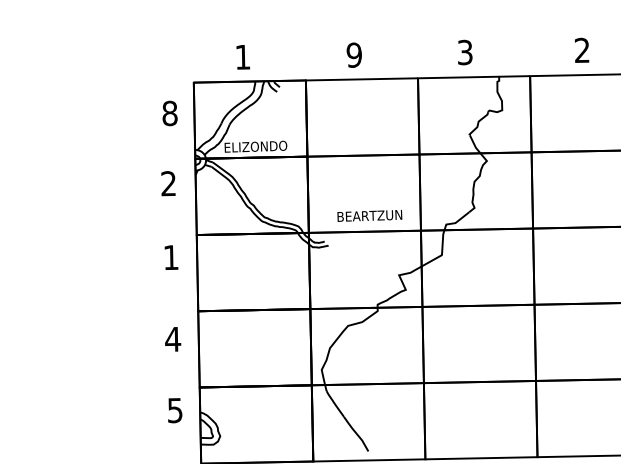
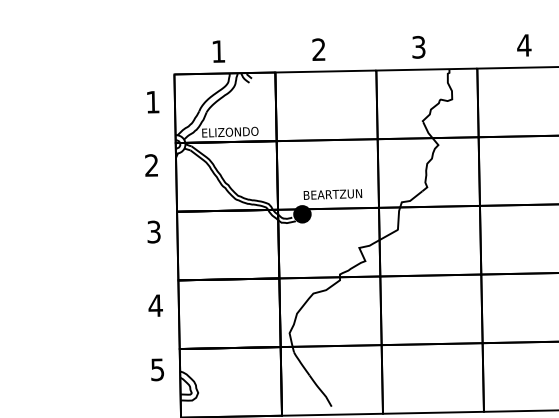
text: (582, 50) -> (524, 45), 2 -> 4
text: (353, 54) -> (318, 49), 9 -> 2
text: (169, 112) -> (152, 101), 8 -> 1
fill: (336, 238) -> (302, 214), added
text: (170, 256) -> (153, 231), 1 -> 3

